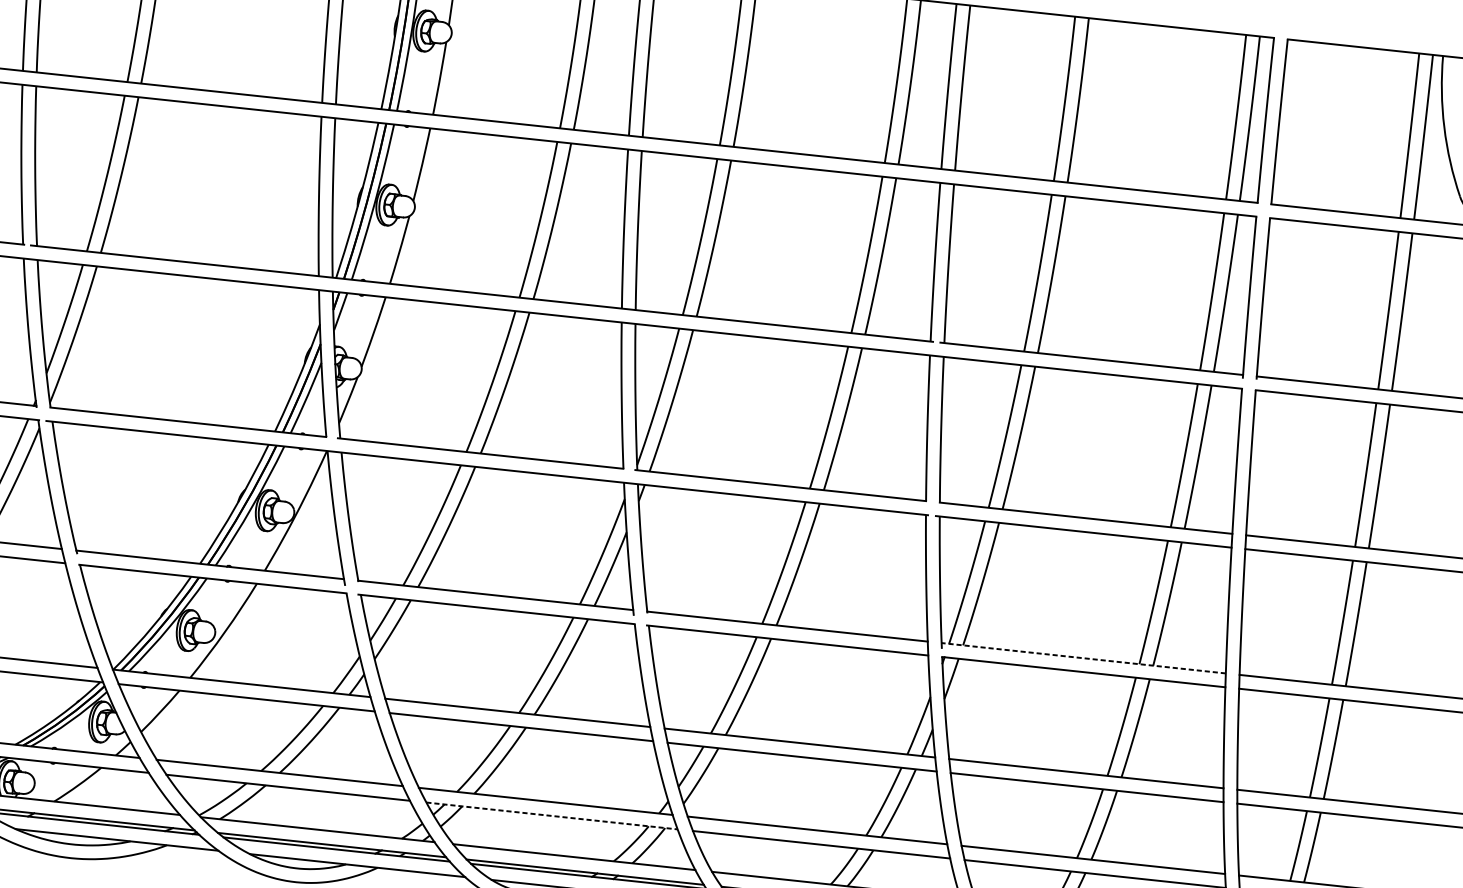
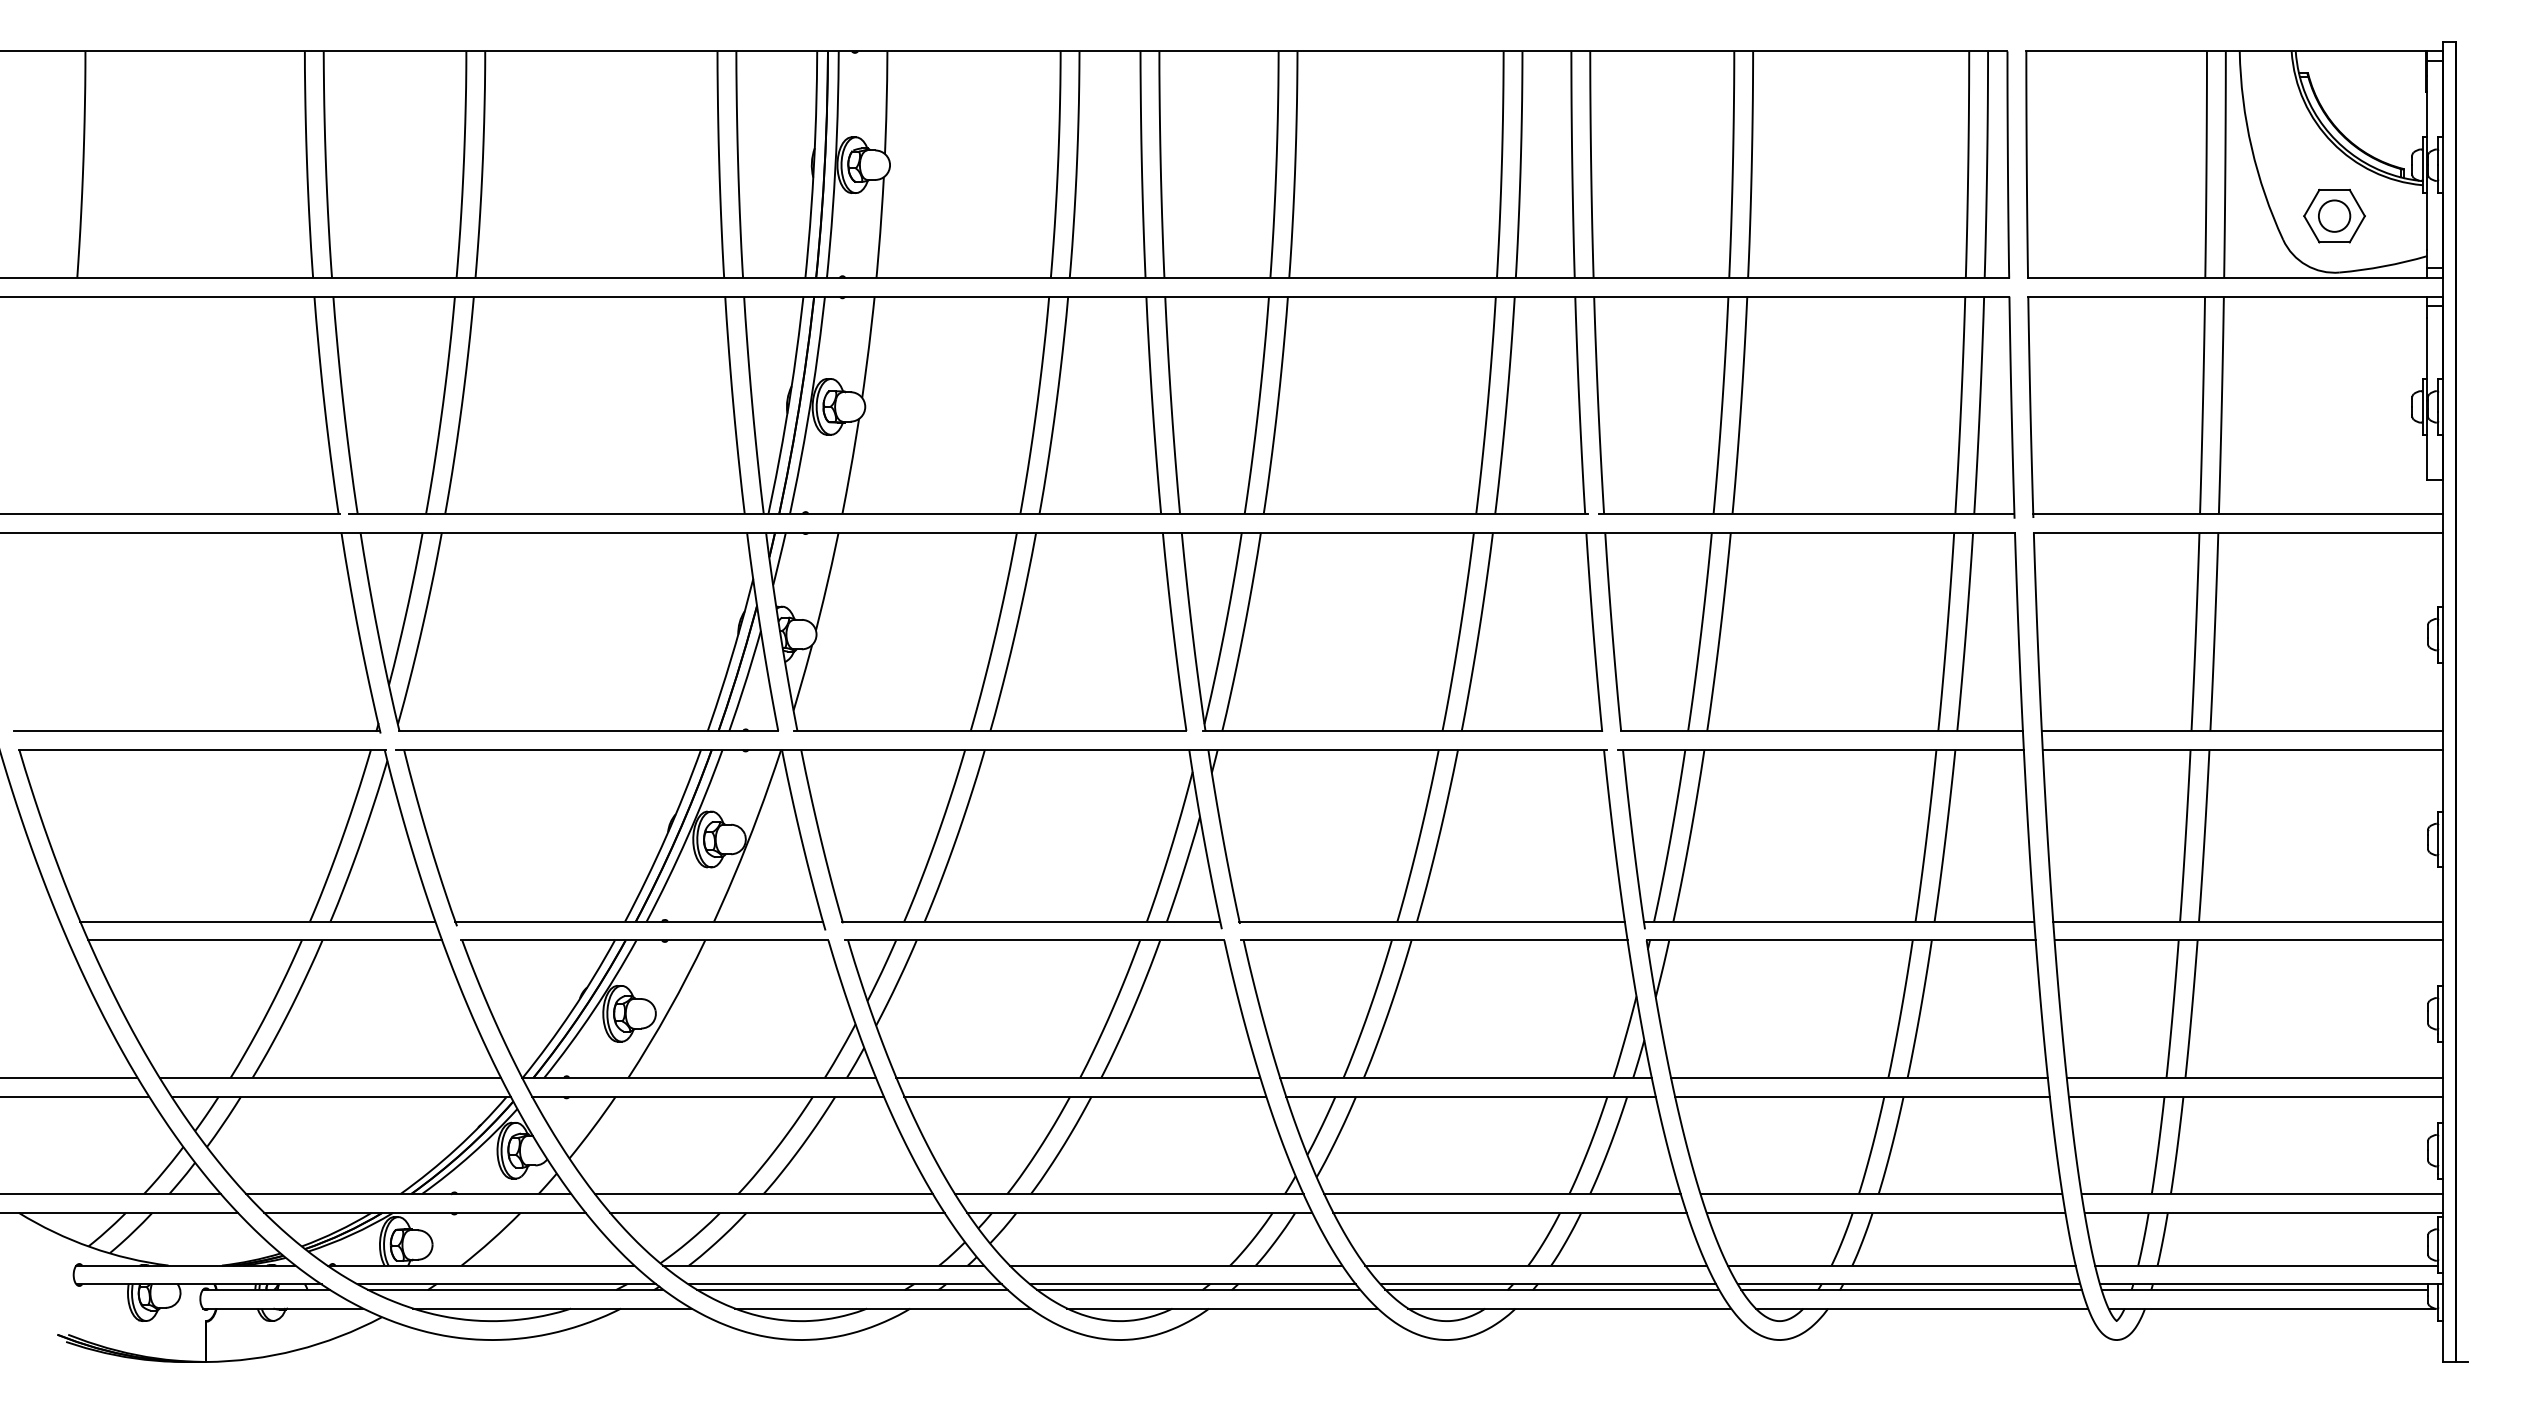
line: (1083, 658) -> (1838, 921), dashed -> solid
line: (551, 815) -> (1139, 1212), dashed -> solid

